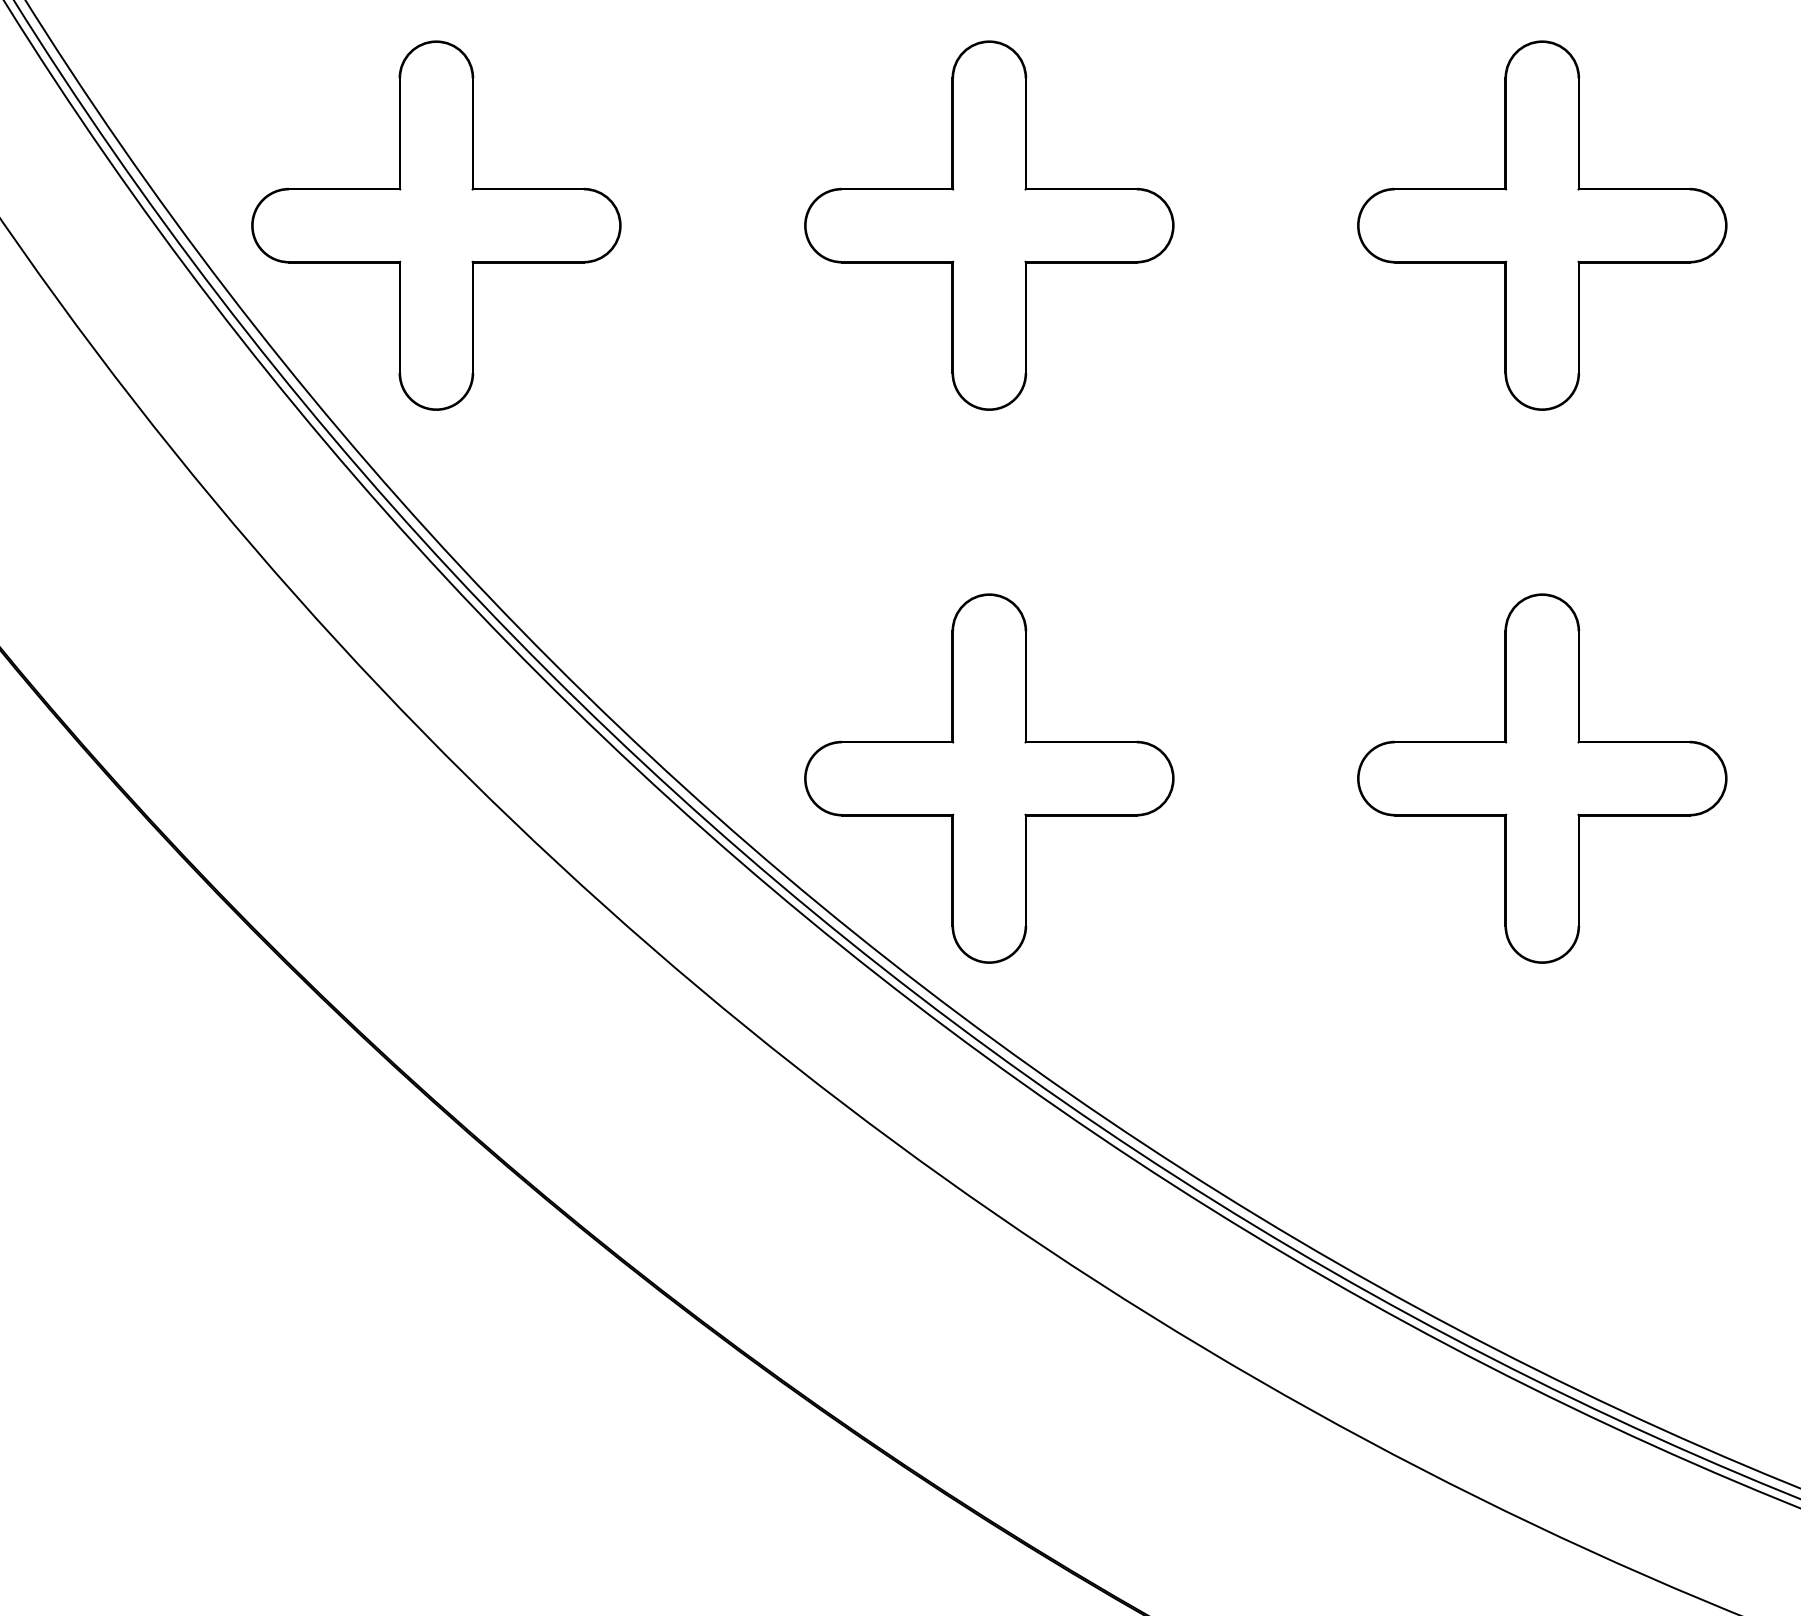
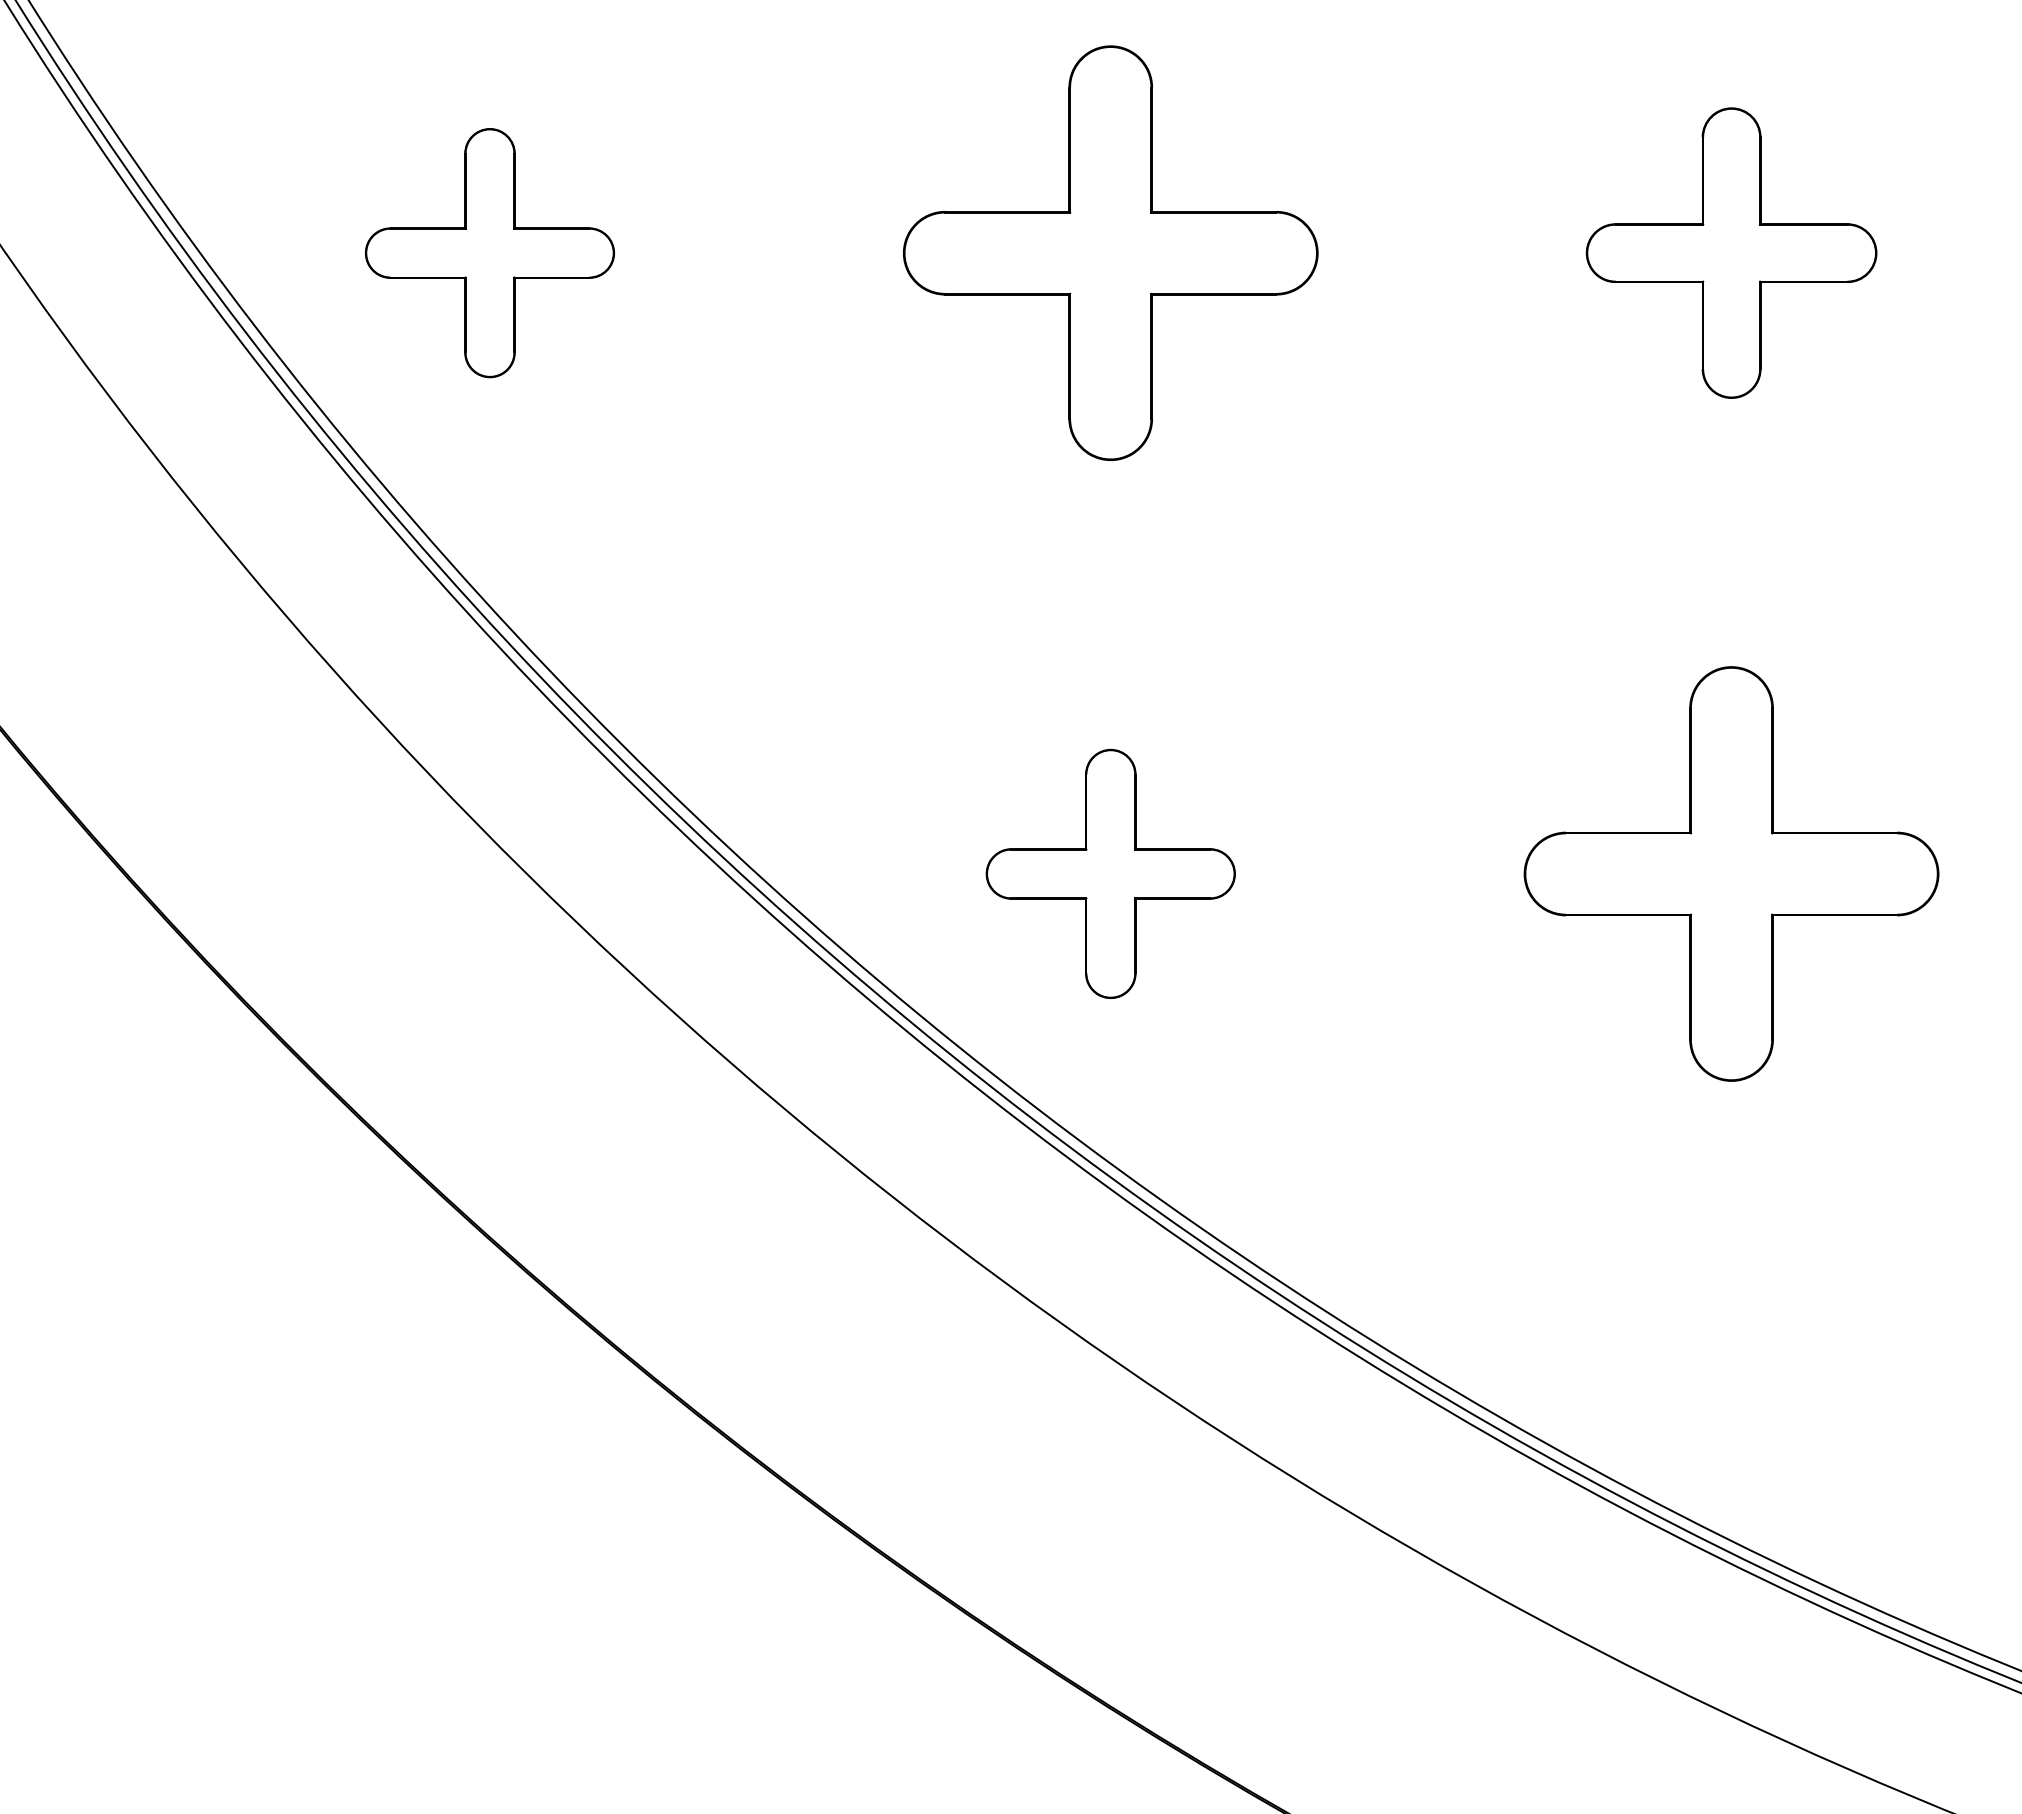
part: (436, 225) -> (490, 253), size x0.6
part: (1542, 225) -> (1731, 253), size x0.7
part: (989, 778) -> (1110, 873), size x0.6

